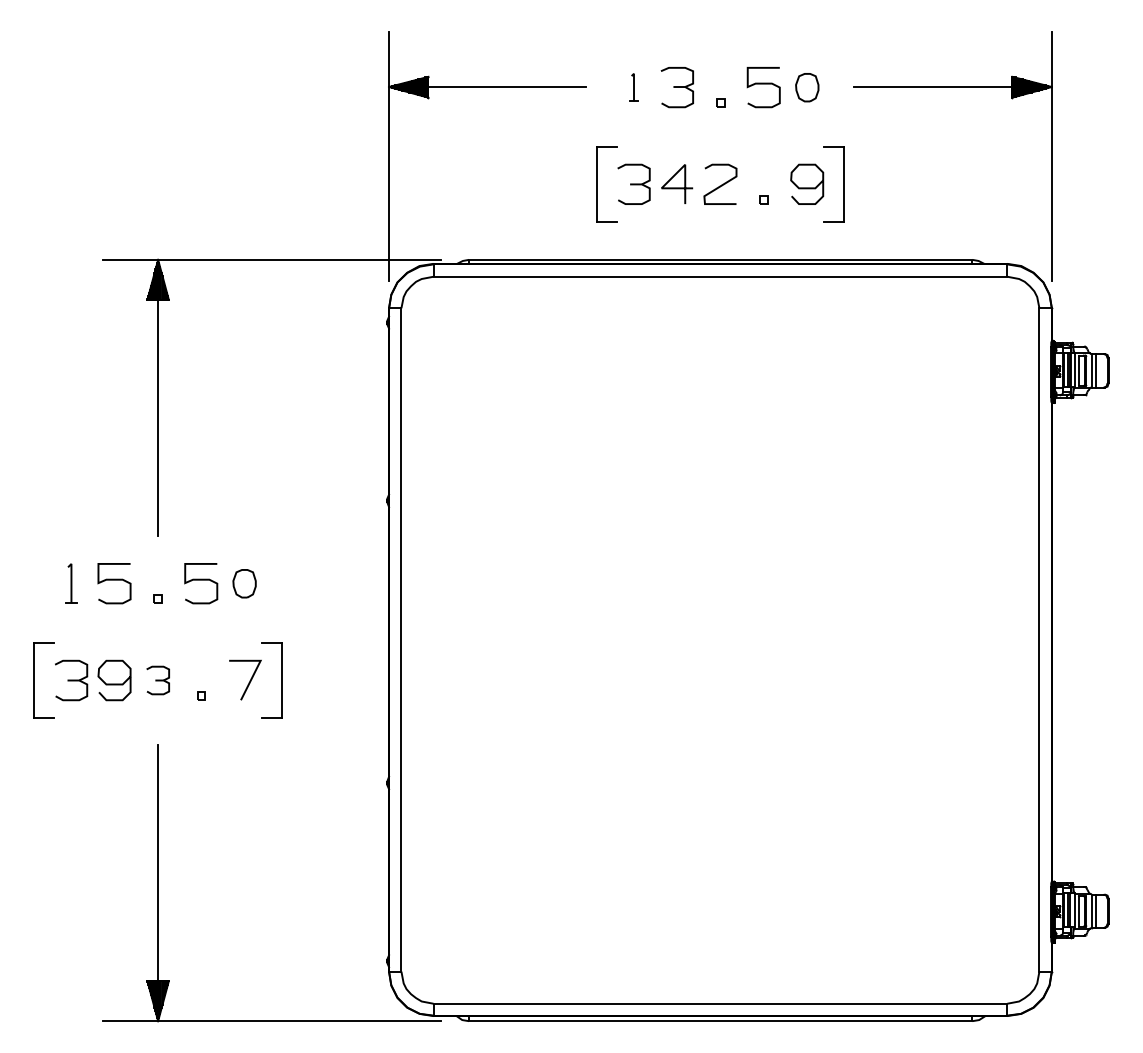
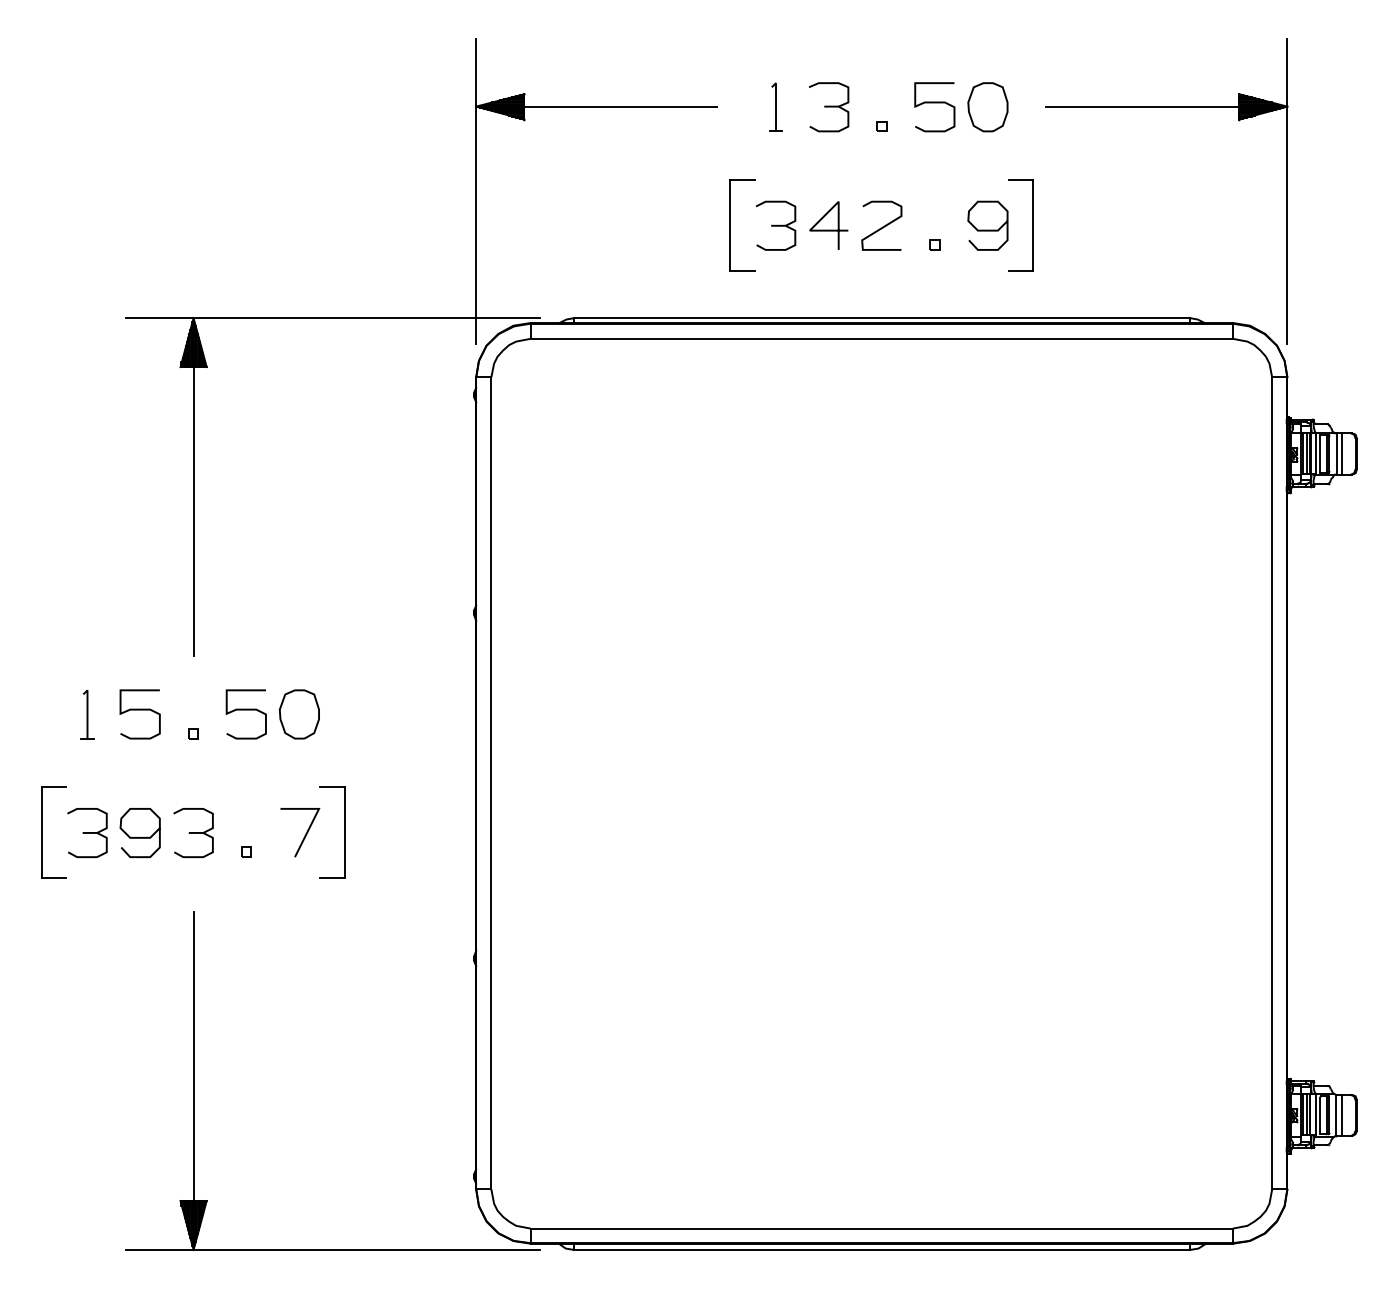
part: (633, 87) -> (775, 107), size x1.43
part: (807, 87) -> (988, 107), size x1.43
part: (244, 583) -> (299, 714), size x1.43
part: (157, 680) -> (192, 832), size x1.43

